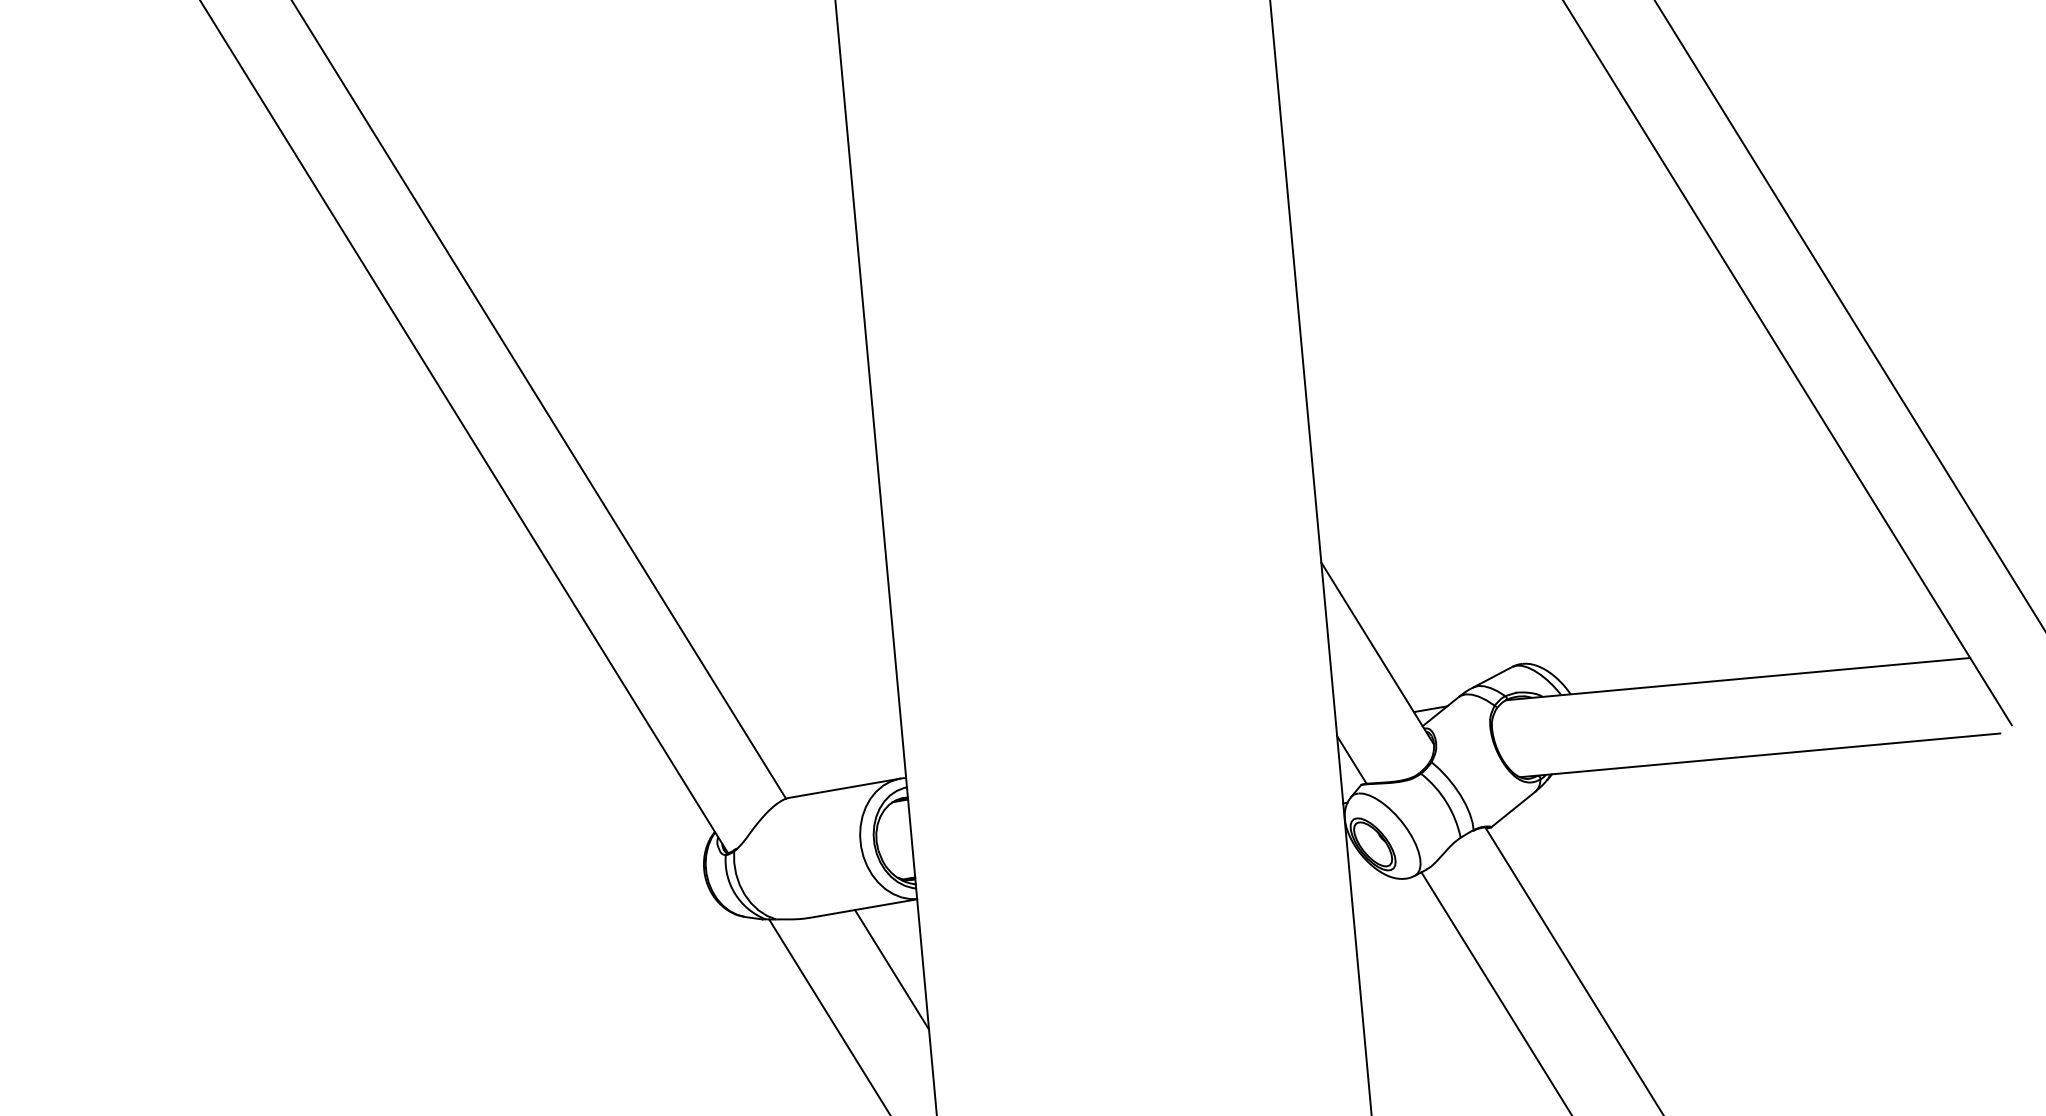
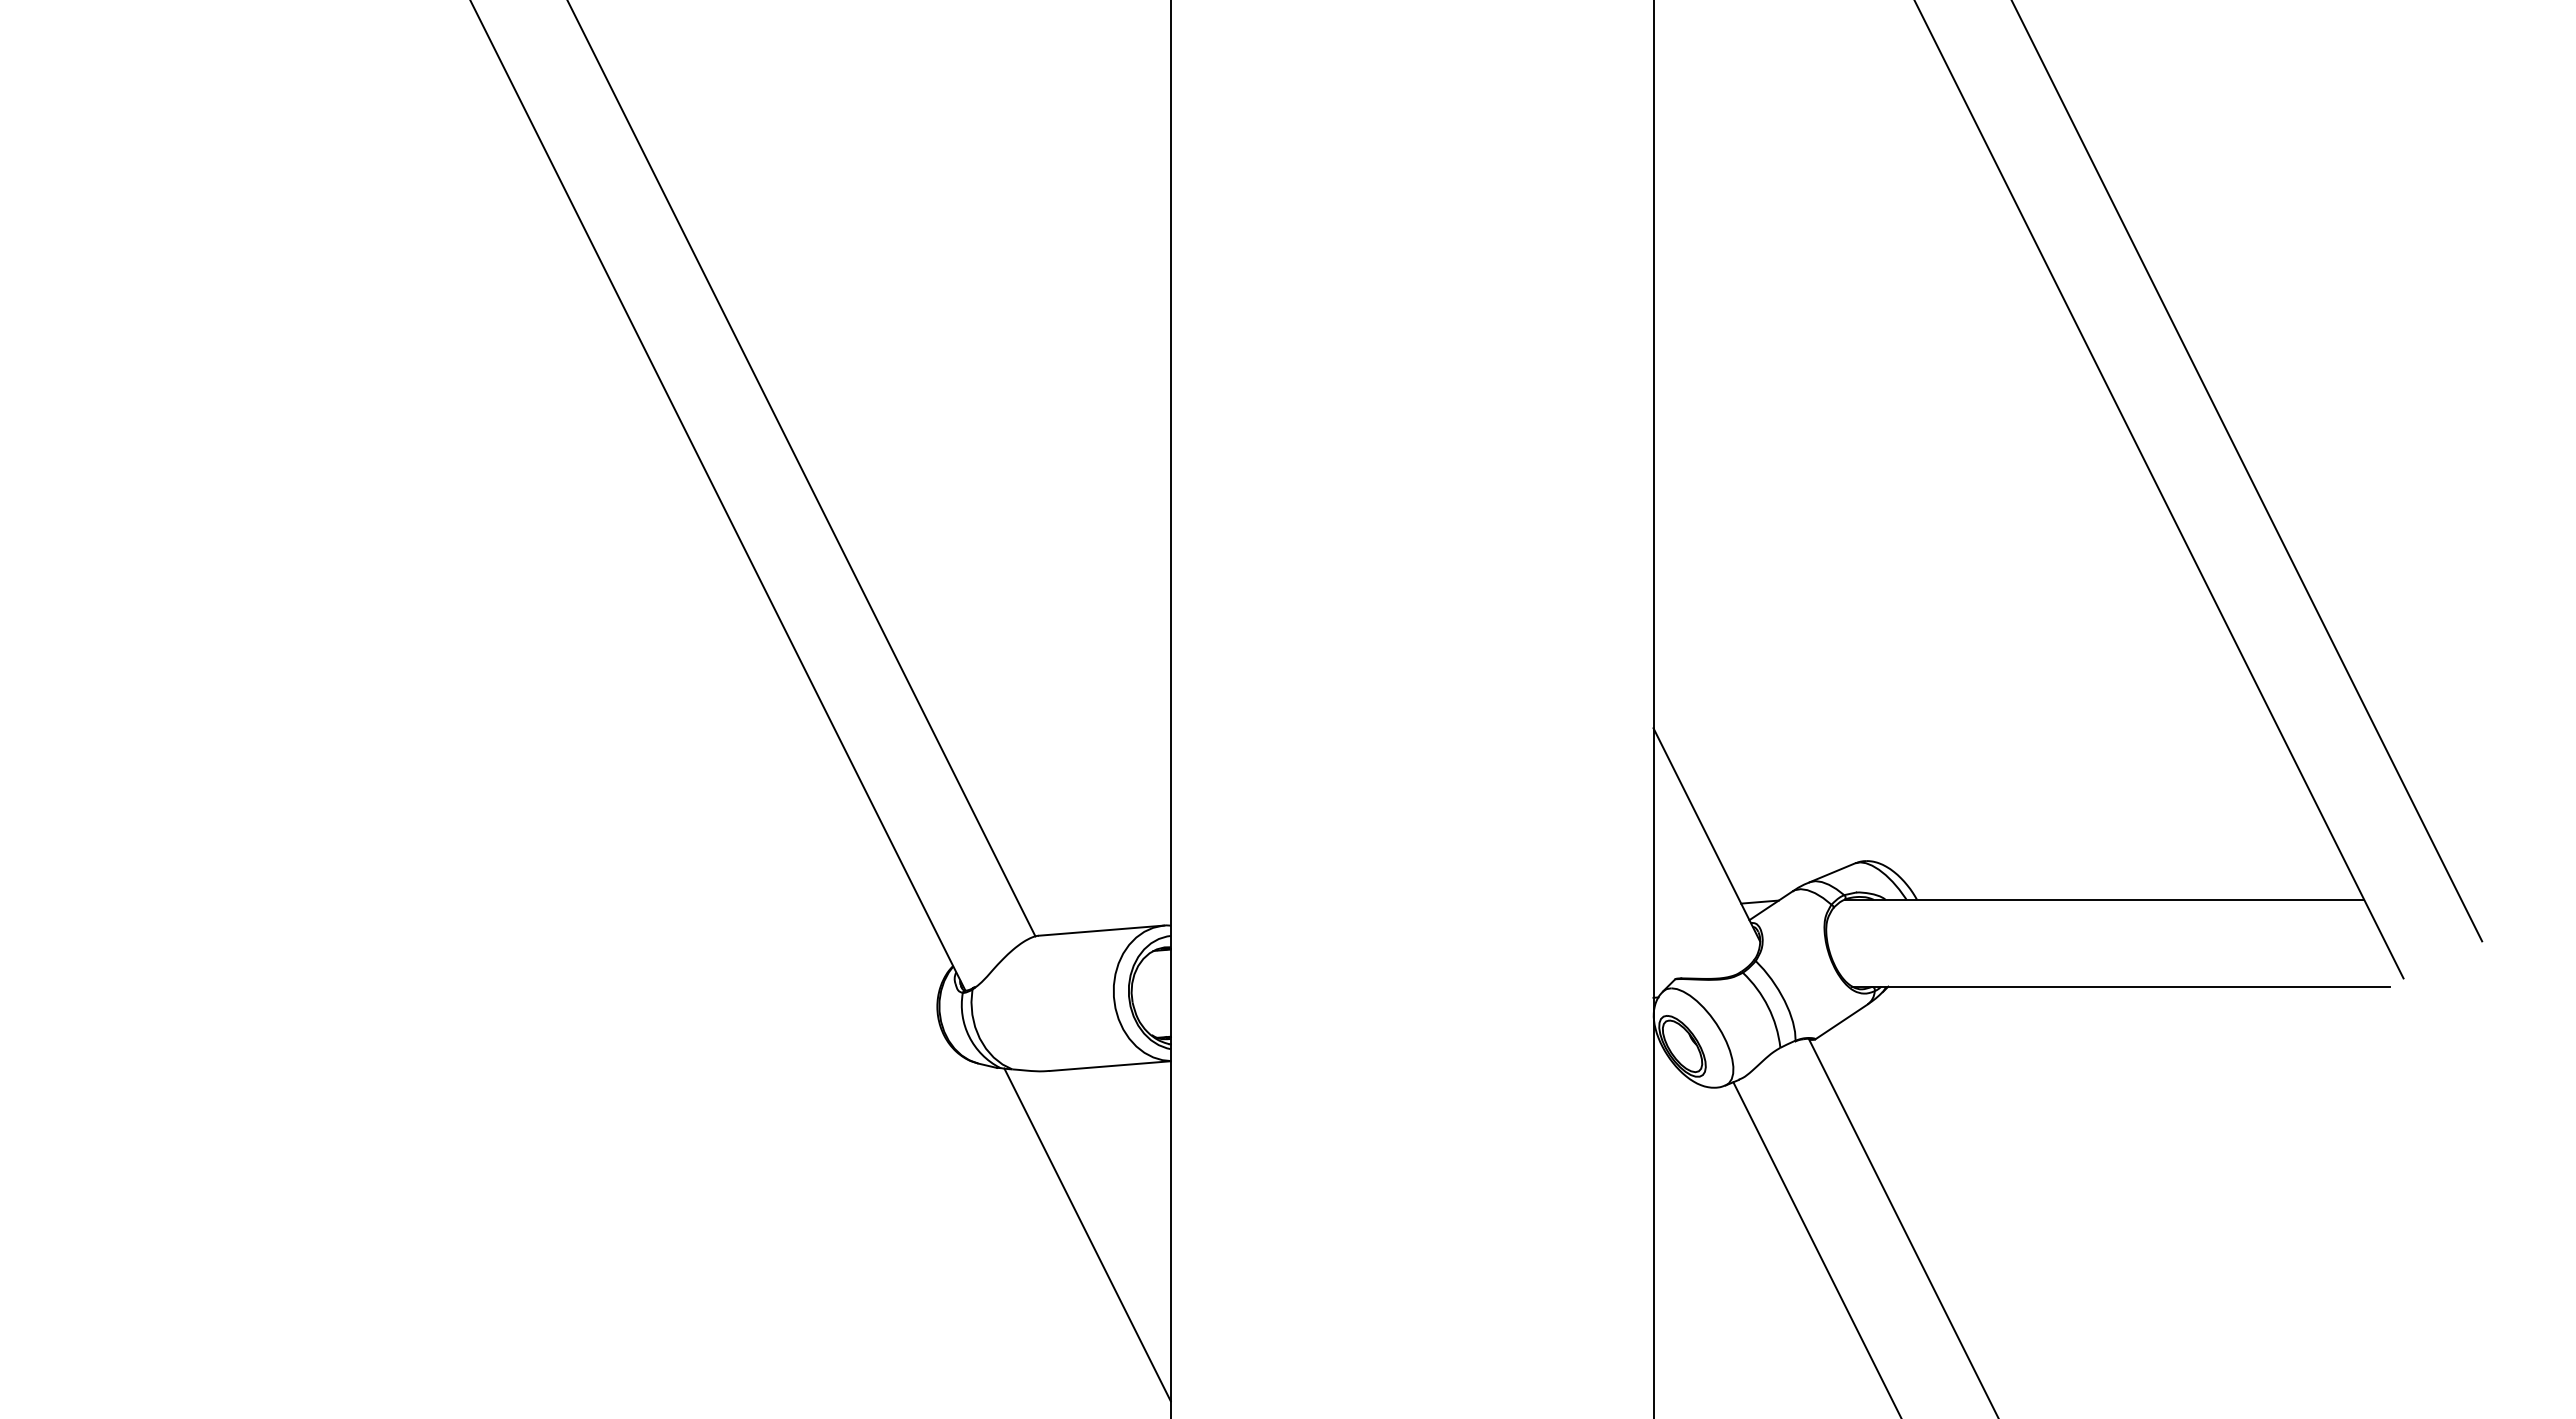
line: (1351, 759) -> (1667, 950), removed
line: (891, 969) -> (1135, 1136), removed

